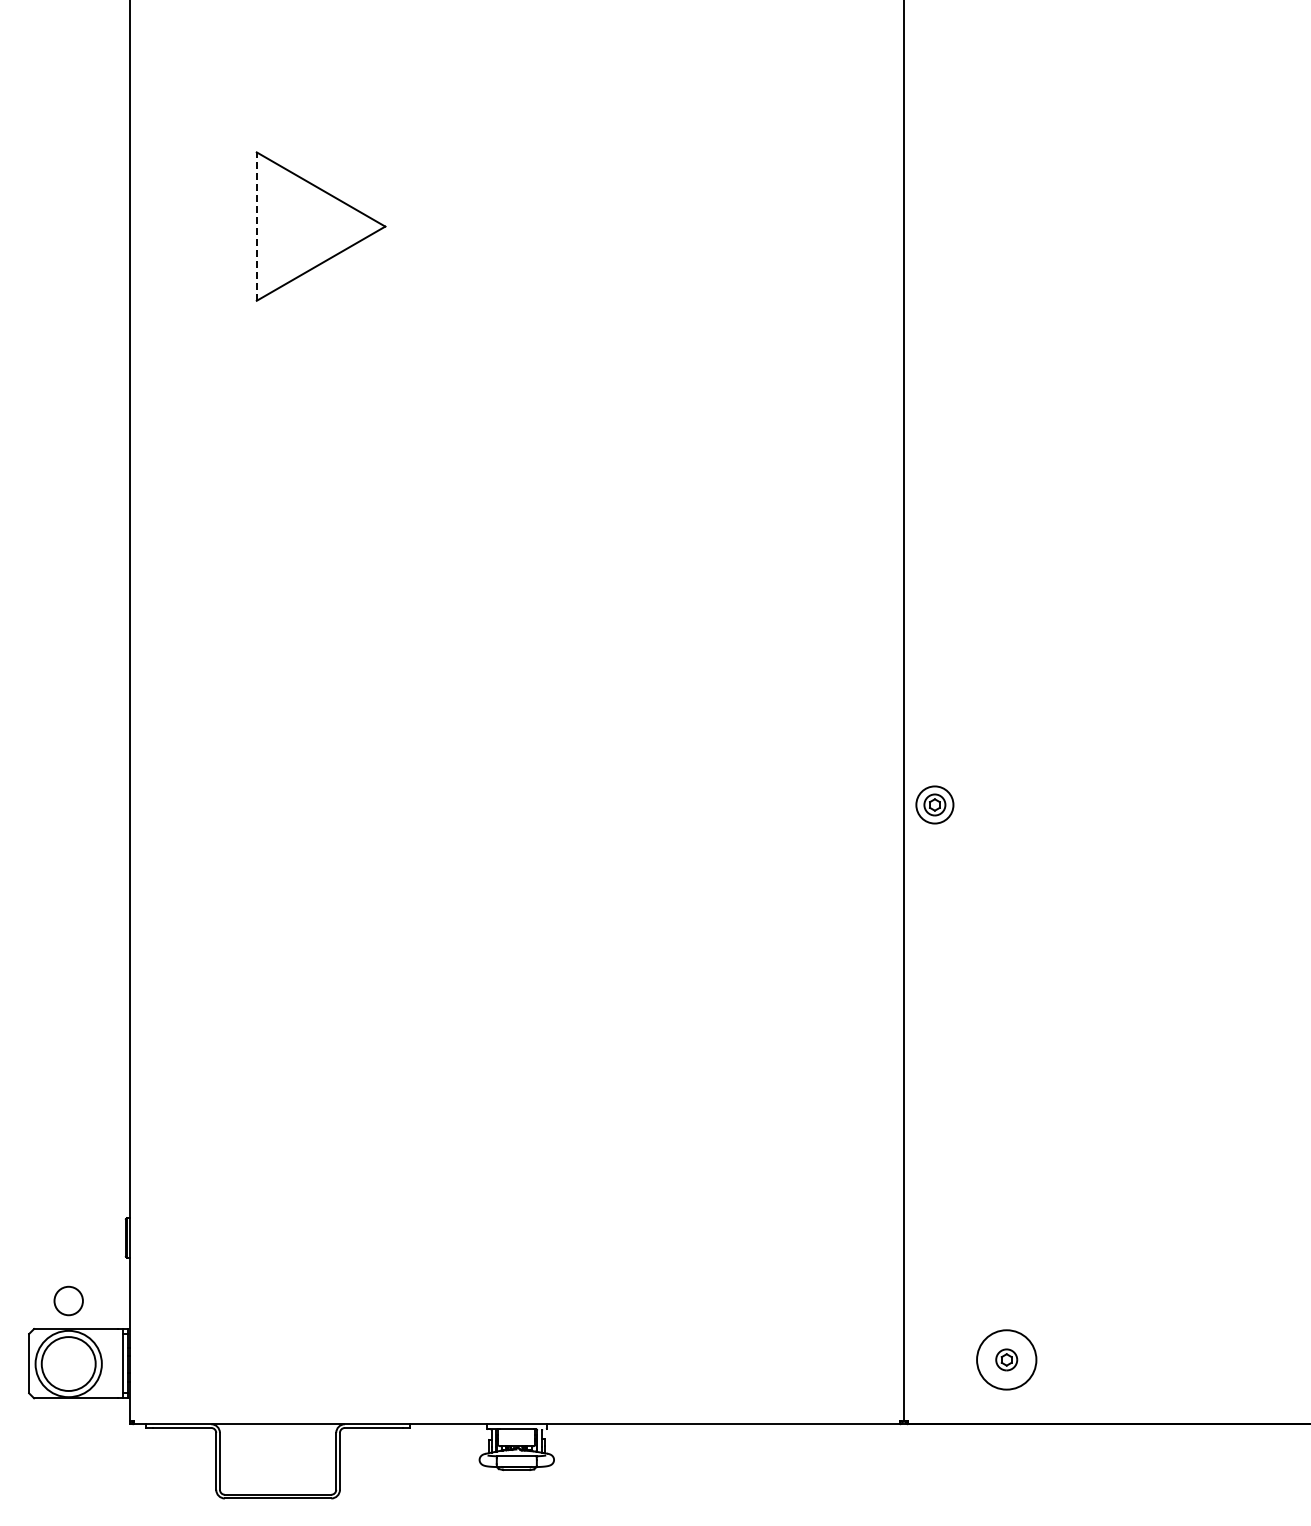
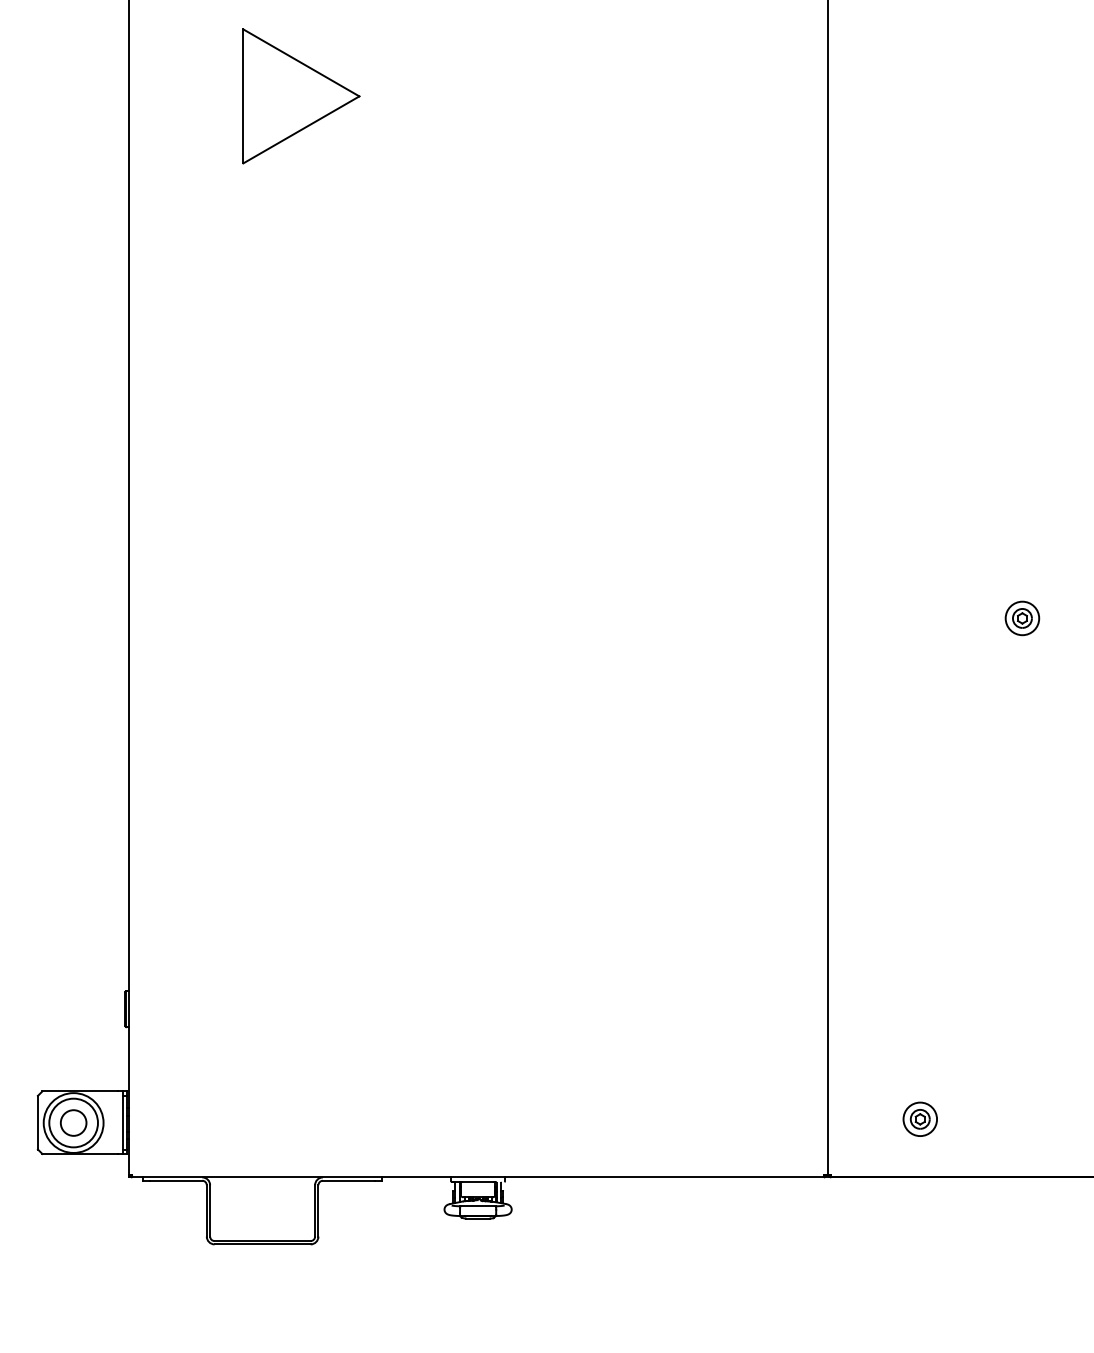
line: (256, 226) -> (243, 96), dashed -> solid
part: (934, 804) -> (1022, 618), moved
circle: (68, 1300) -> (73, 1122), moved
circle: (1006, 1359) -> (920, 1118), size x0.62

